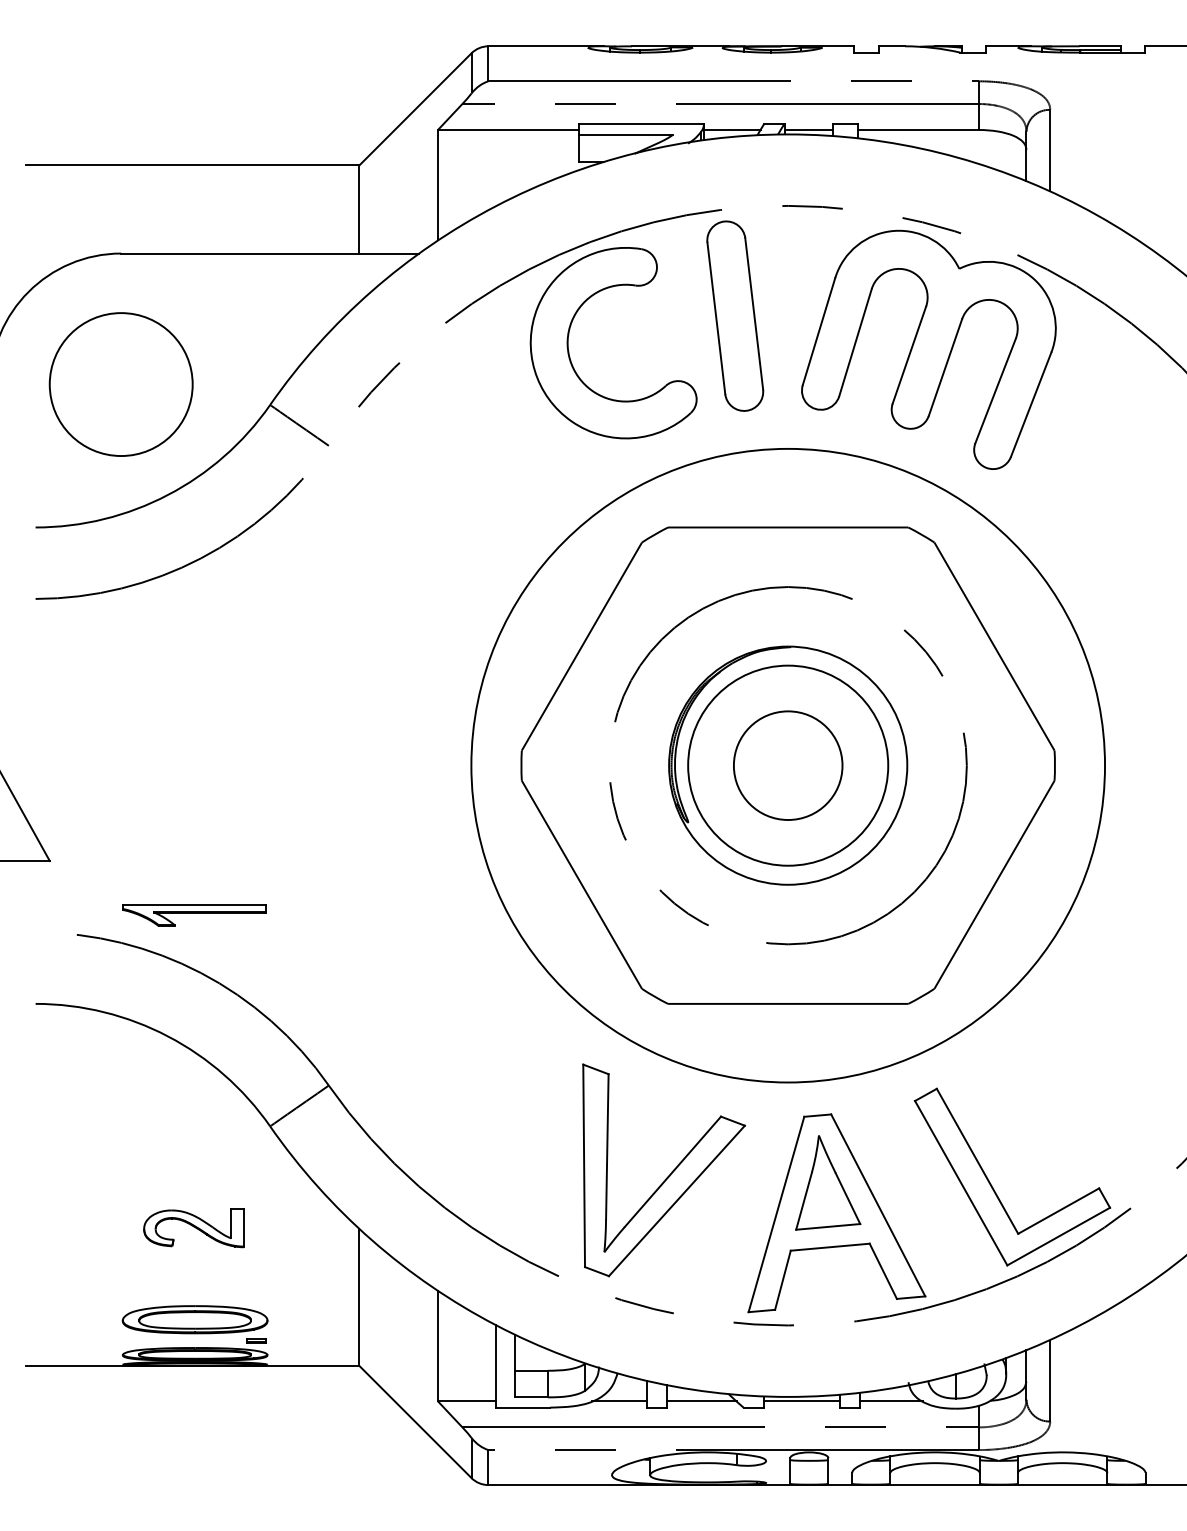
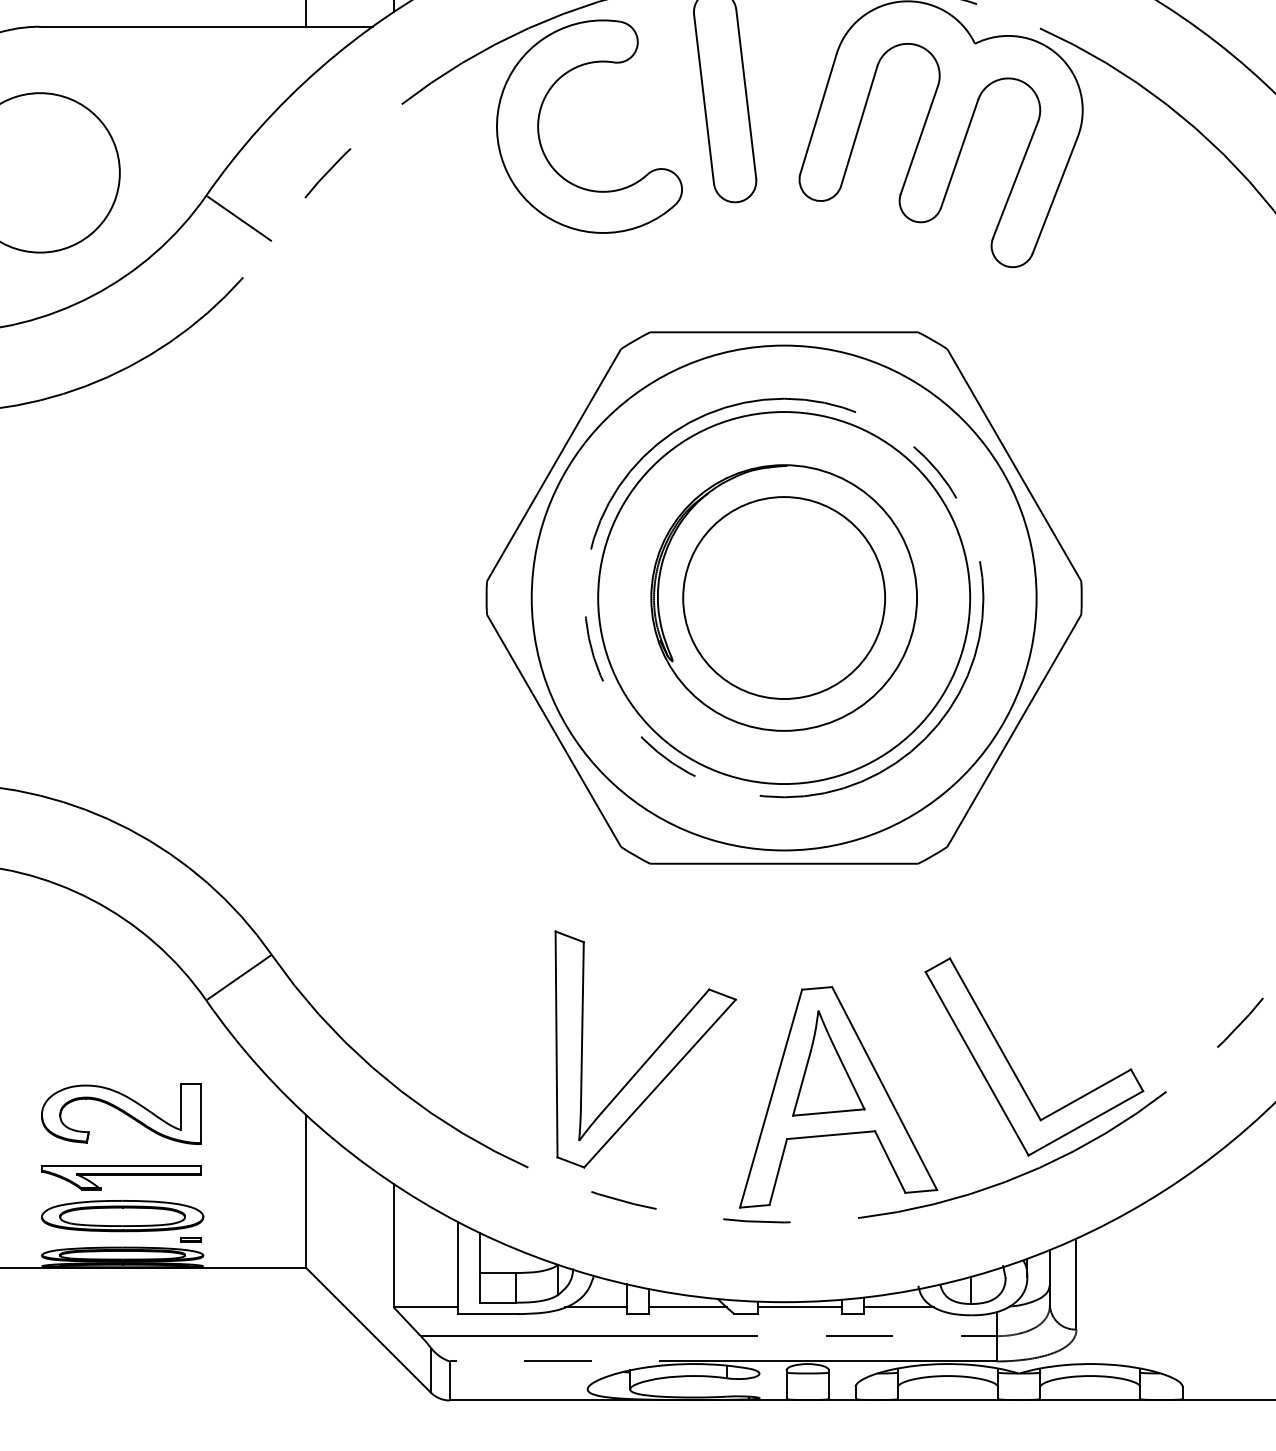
circle: (787, 765) -> (783, 597), size x0.71
circle: (787, 765) -> (783, 597), size x1.67
circle: (787, 765) -> (783, 597), size x1.67
part: (194, 915) -> (121, 1177), moved
part: (193, 1228) -> (120, 1114), size x1.43

